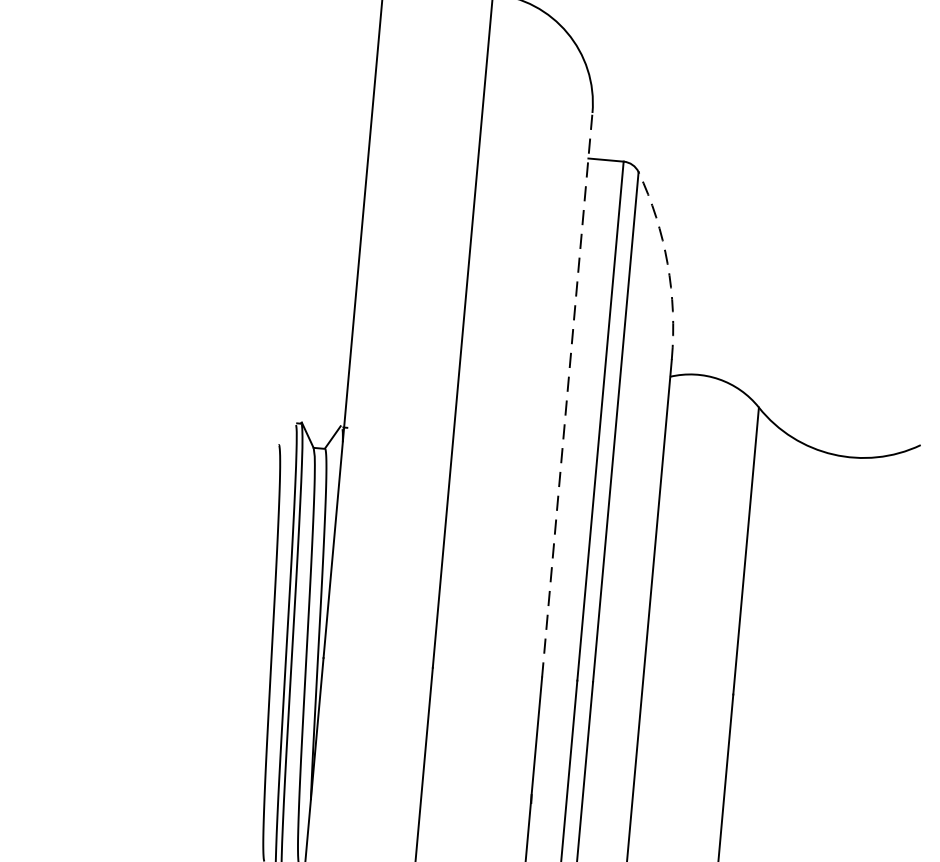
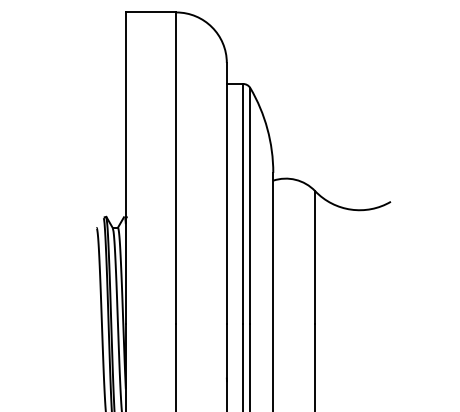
arc: (667, 264) -> (267, 129), dashed -> solid
line: (566, 393) -> (226, 192), dashed -> solid

